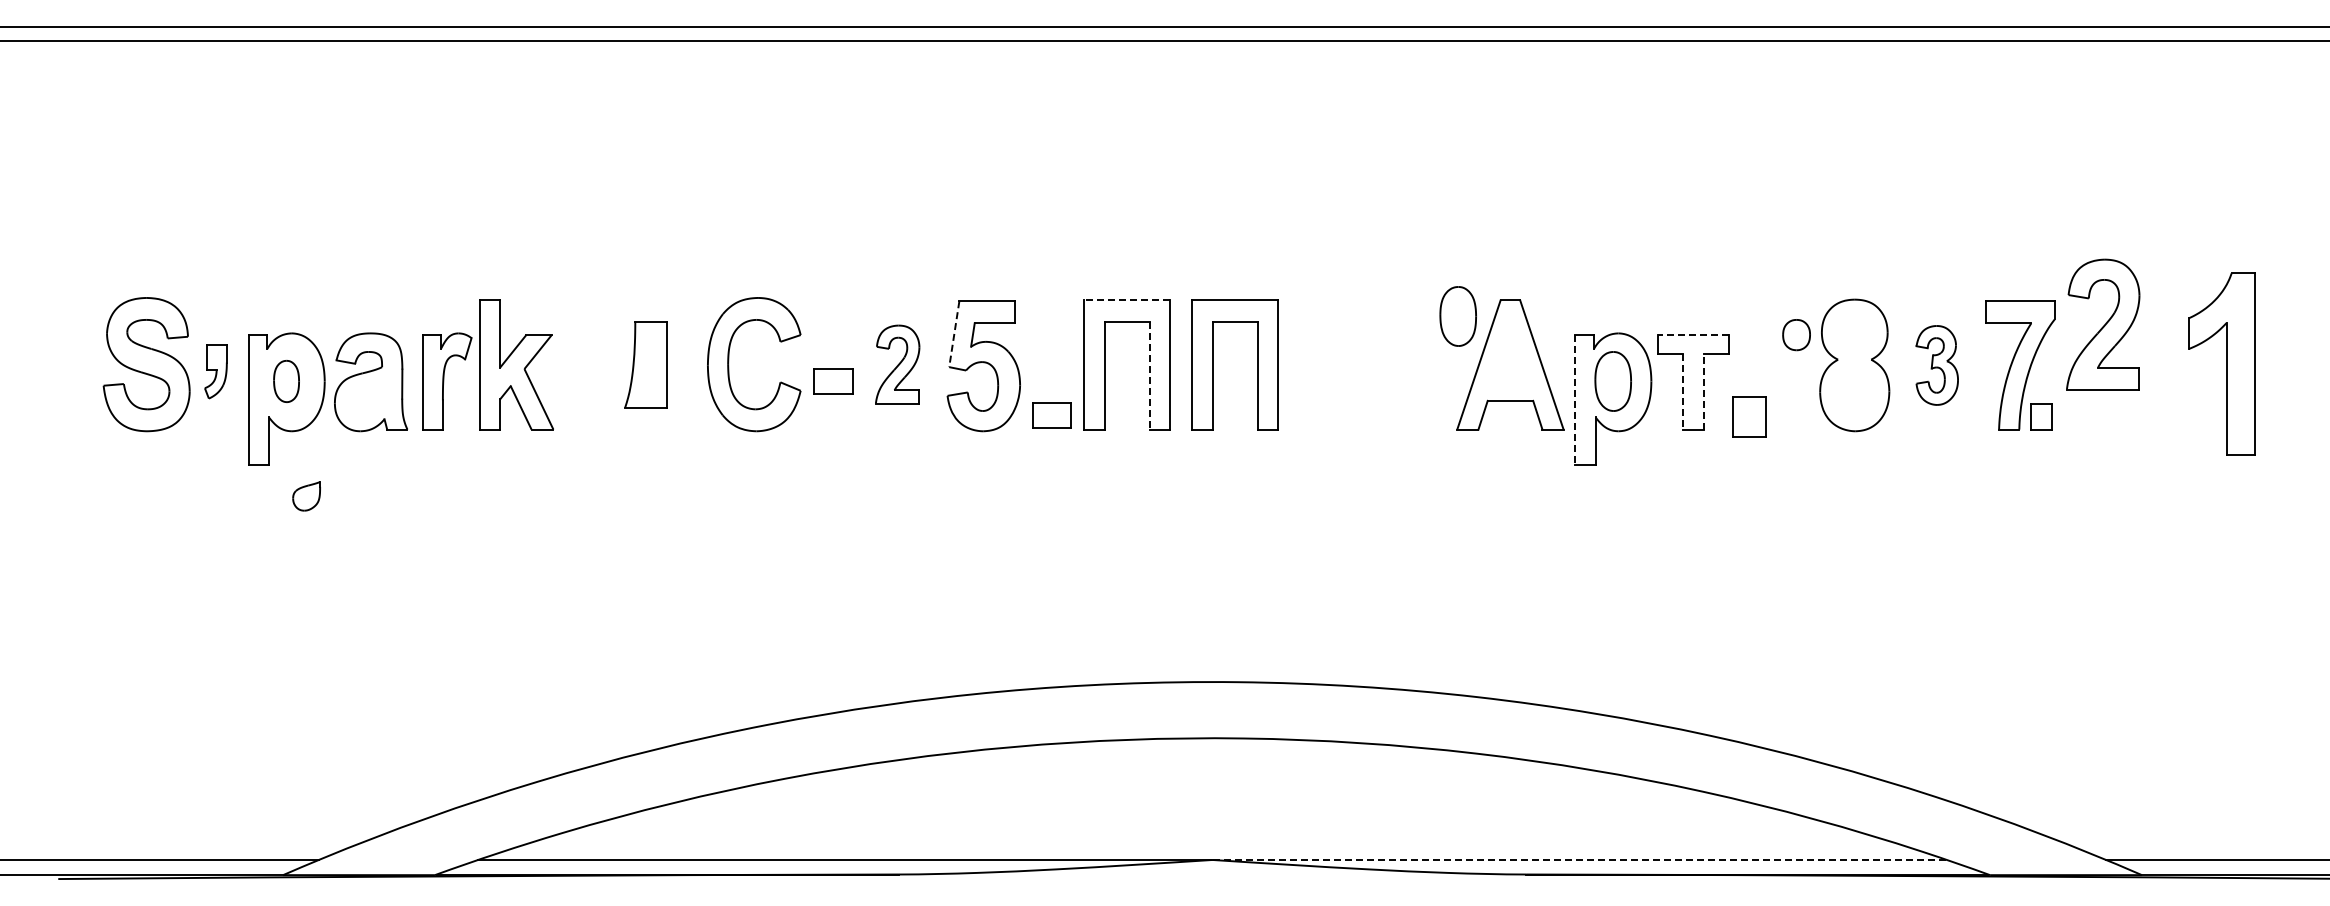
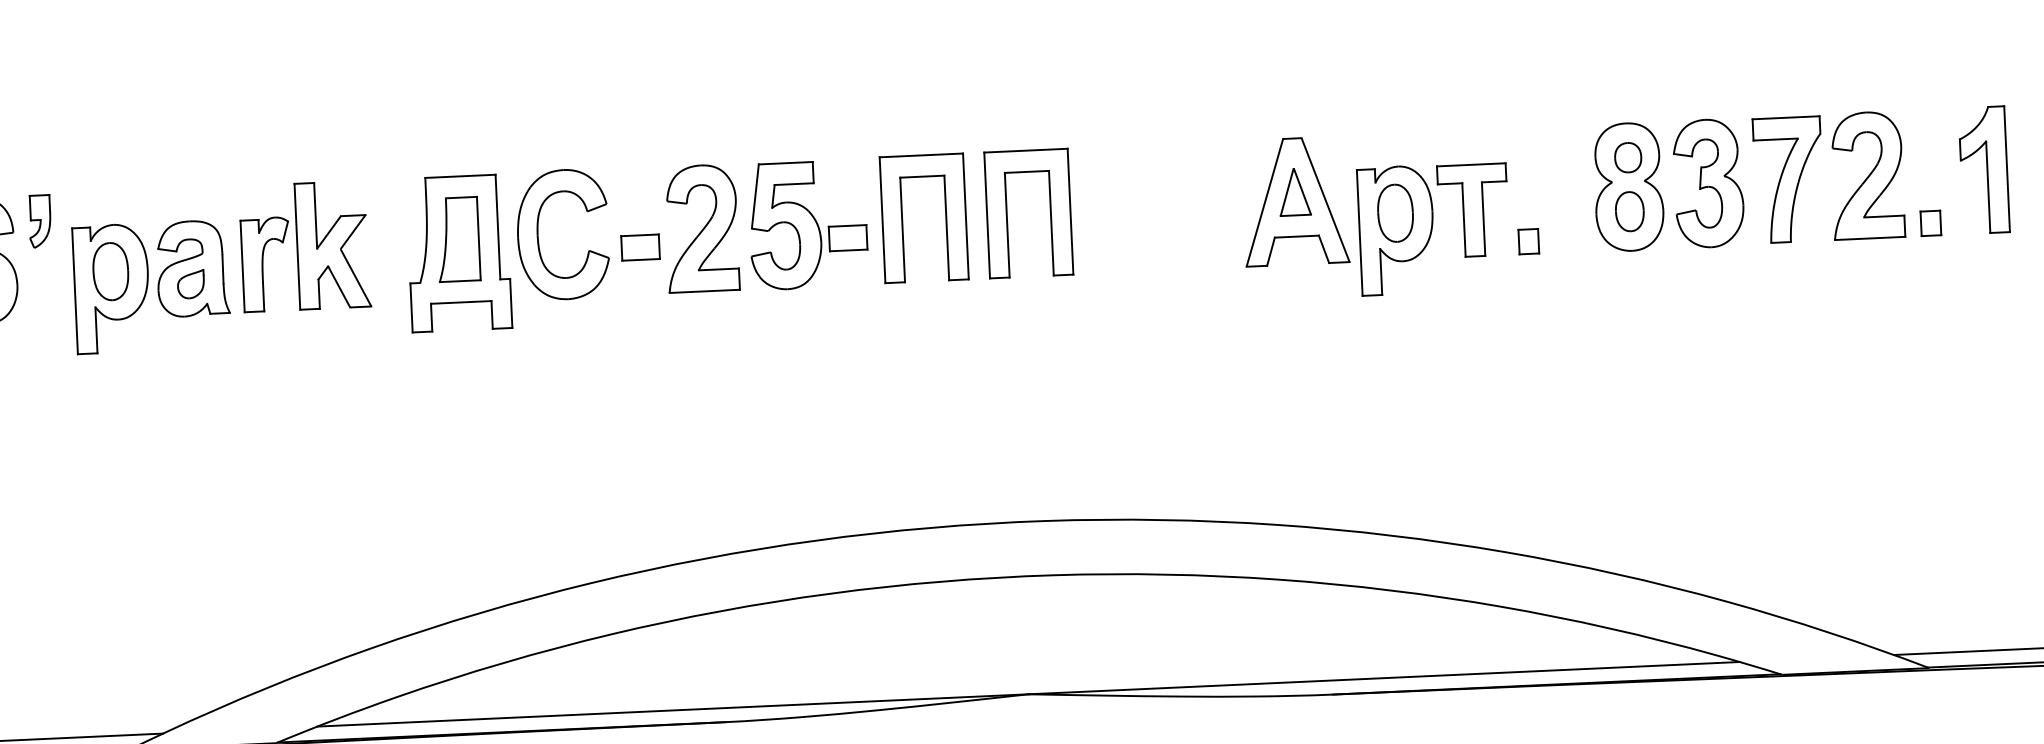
line: (1126, 299) -> (920, 155), dashed -> solid
part: (1457, 316) -> (1241, 157), removed
part: (2103, 324) -> (1867, 175), moved
line: (954, 334) -> (755, 196), dashed -> solid
line: (1693, 335) -> (1471, 165), dashed -> solid
part: (1796, 335) -> (1628, 158), moved
part: (1510, 354) -> (1294, 191), added
part: (897, 364) -> (701, 228), size x1.67
part: (2221, 364) -> (1983, 170), size x0.71
part: (1936, 365) -> (1707, 183), size x1.67
part: (215, 371) -> (39, 221), moved
line: (1150, 376) -> (947, 228), dashed -> solid
part: (646, 378) -> (459, 252), added
part: (286, 381) -> (110, 271), size x1.43
part: (1854, 390) -> (1629, 211), added
line: (1683, 391) -> (1464, 219), dashed -> solid
line: (1703, 391) -> (1483, 219), dashed -> solid
line: (1575, 400) -> (1359, 233), dashed -> solid
part: (1051, 415) -> (847, 238), moved
part: (1748, 416) -> (1528, 241), size x0.62
part: (2041, 416) -> (1930, 222), moved
part: (306, 496) -> (190, 284), moved
line: (1580, 859) -> (1384, 677), dashed -> solid

